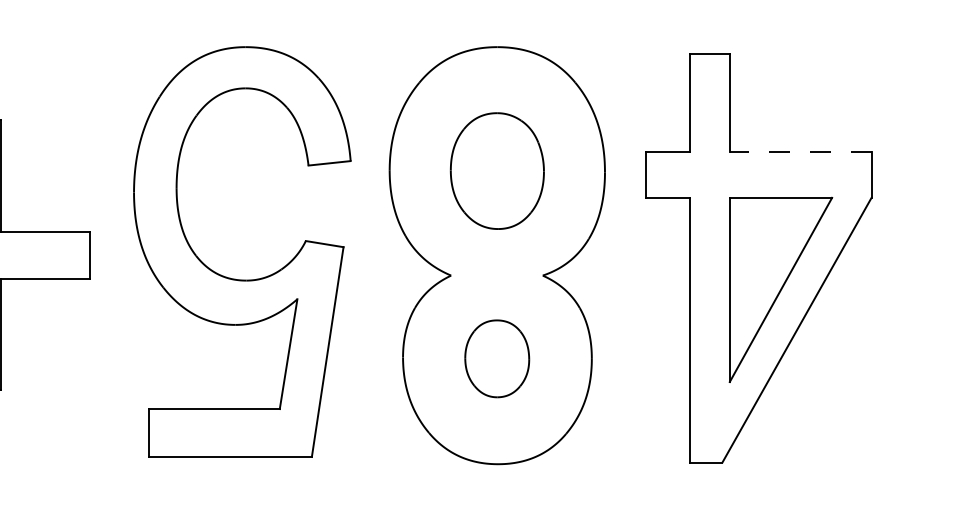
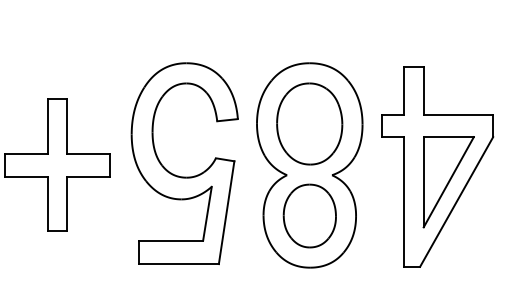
line: (800, 151) -> (458, 114), dashed -> solid
part: (496, 170) -> (309, 123), size x1.43
part: (496, 357) -> (309, 215), size x1.67

